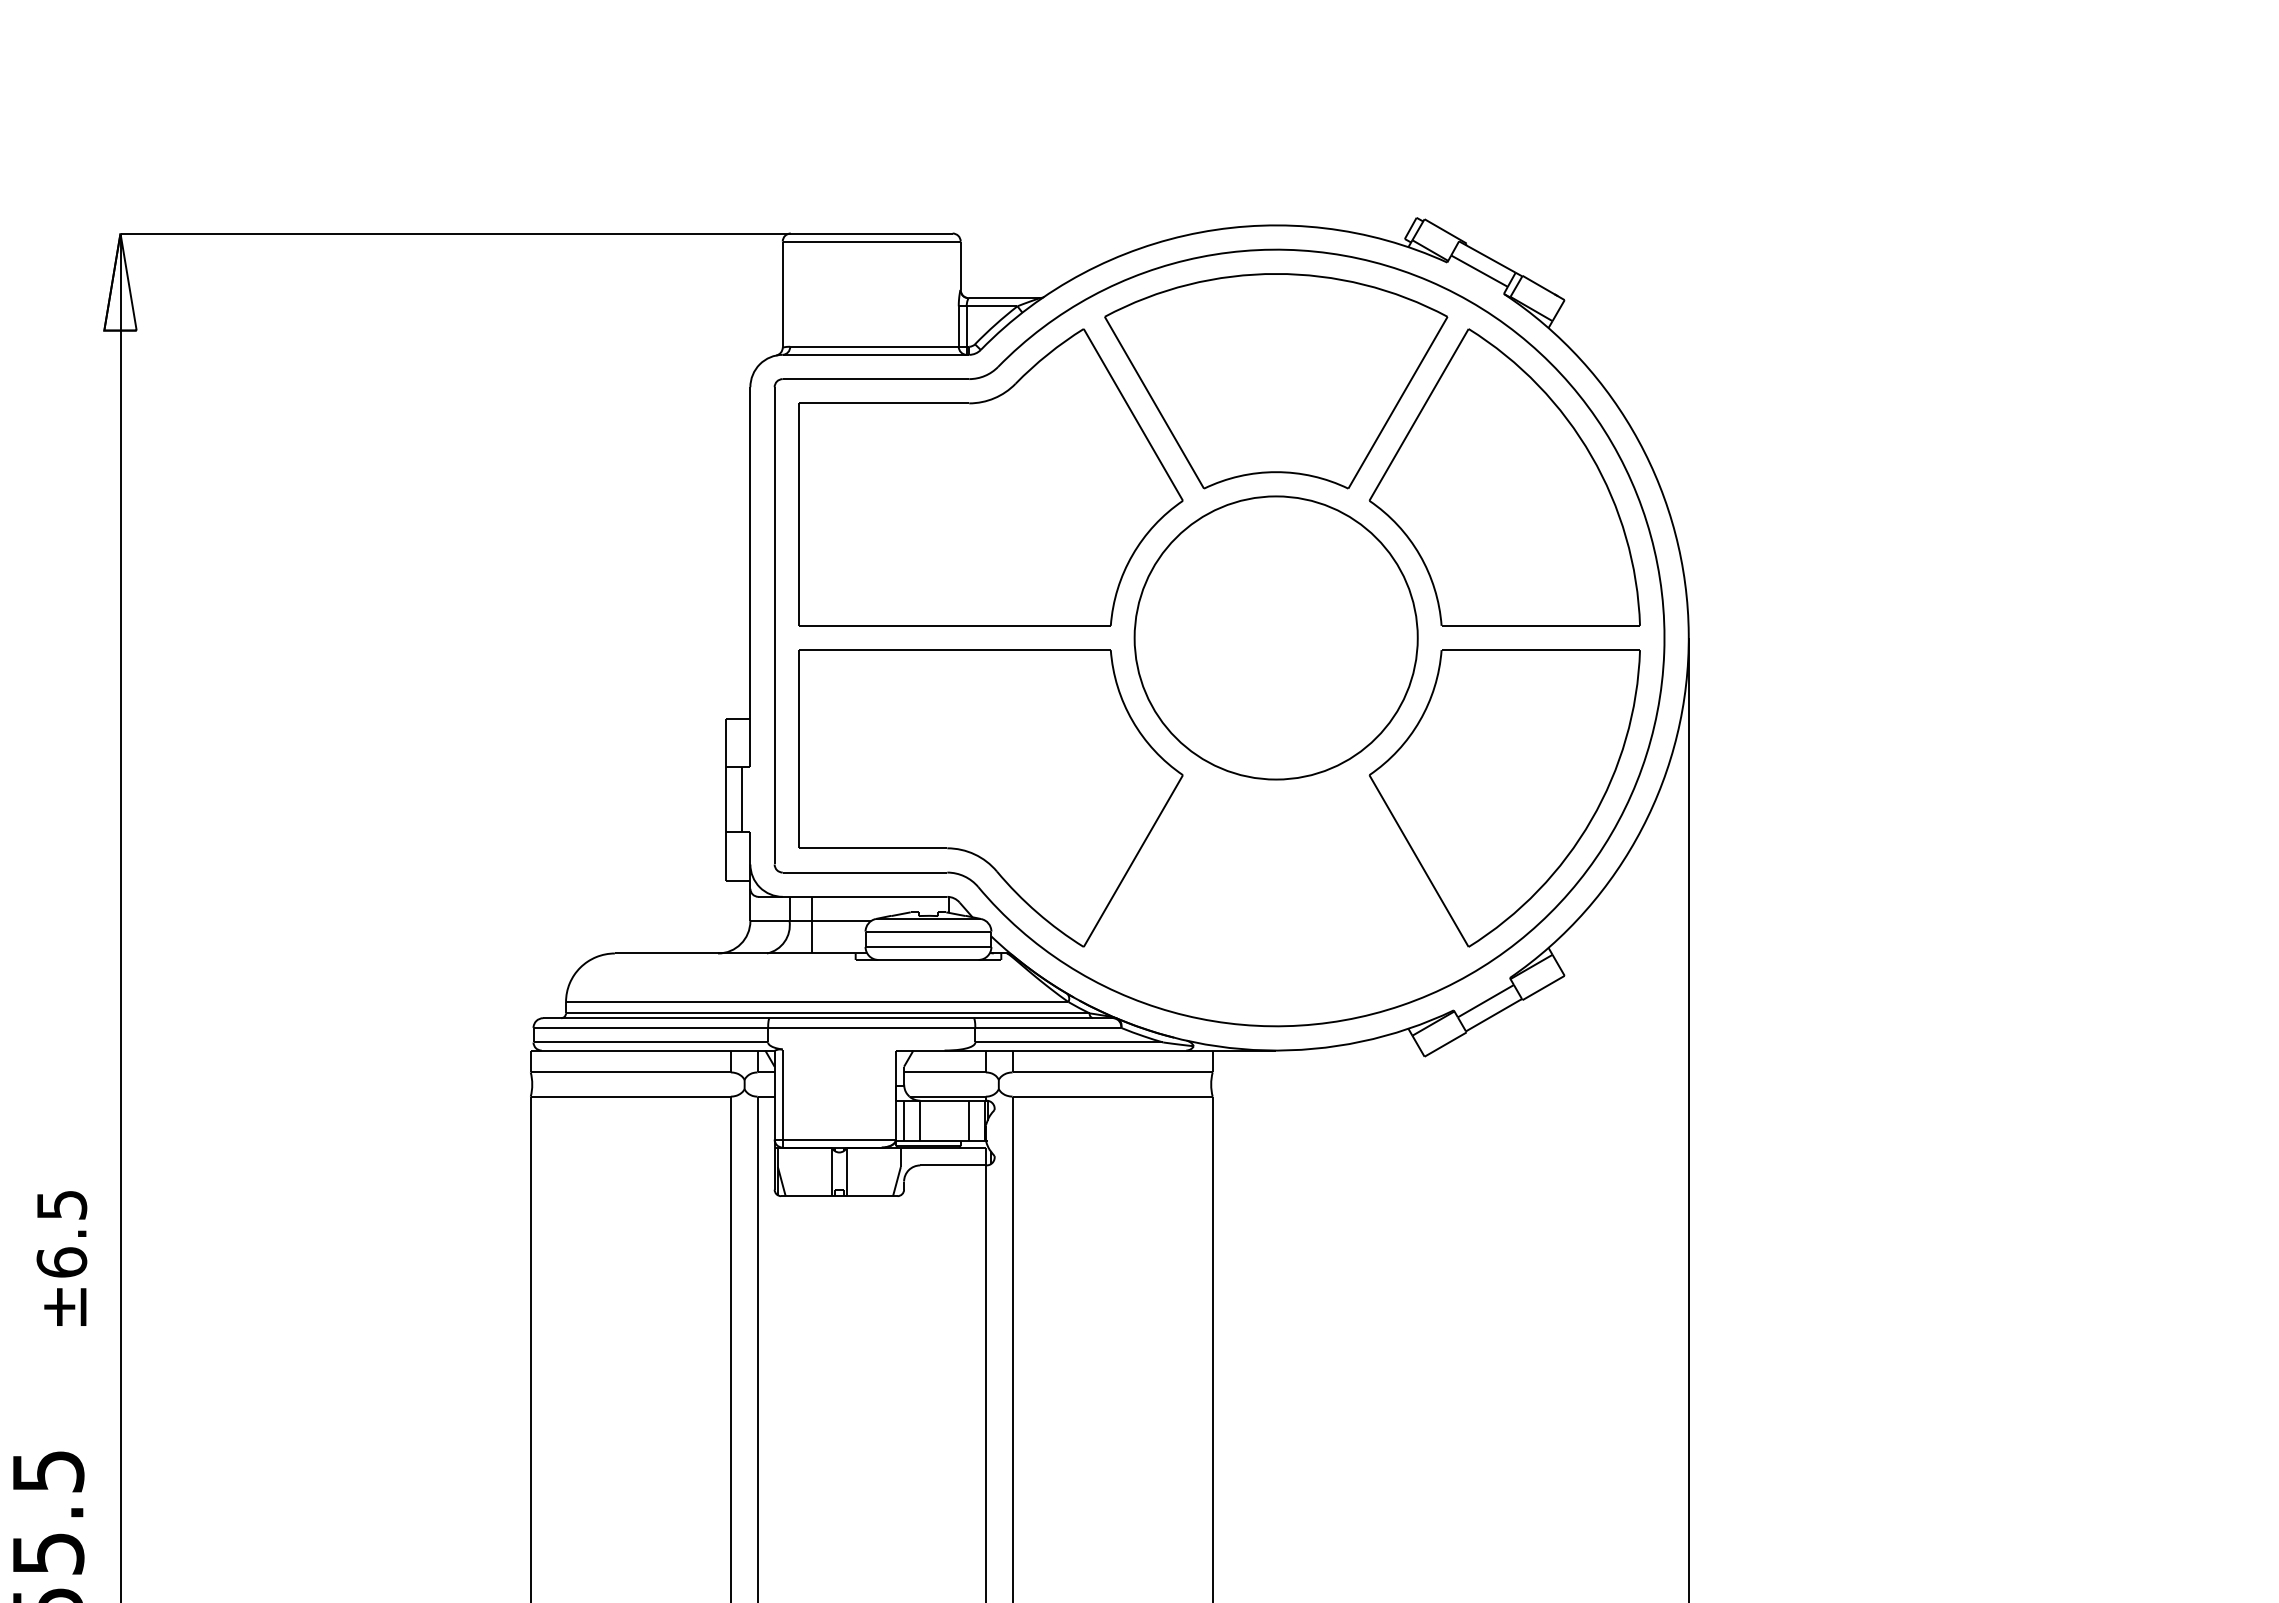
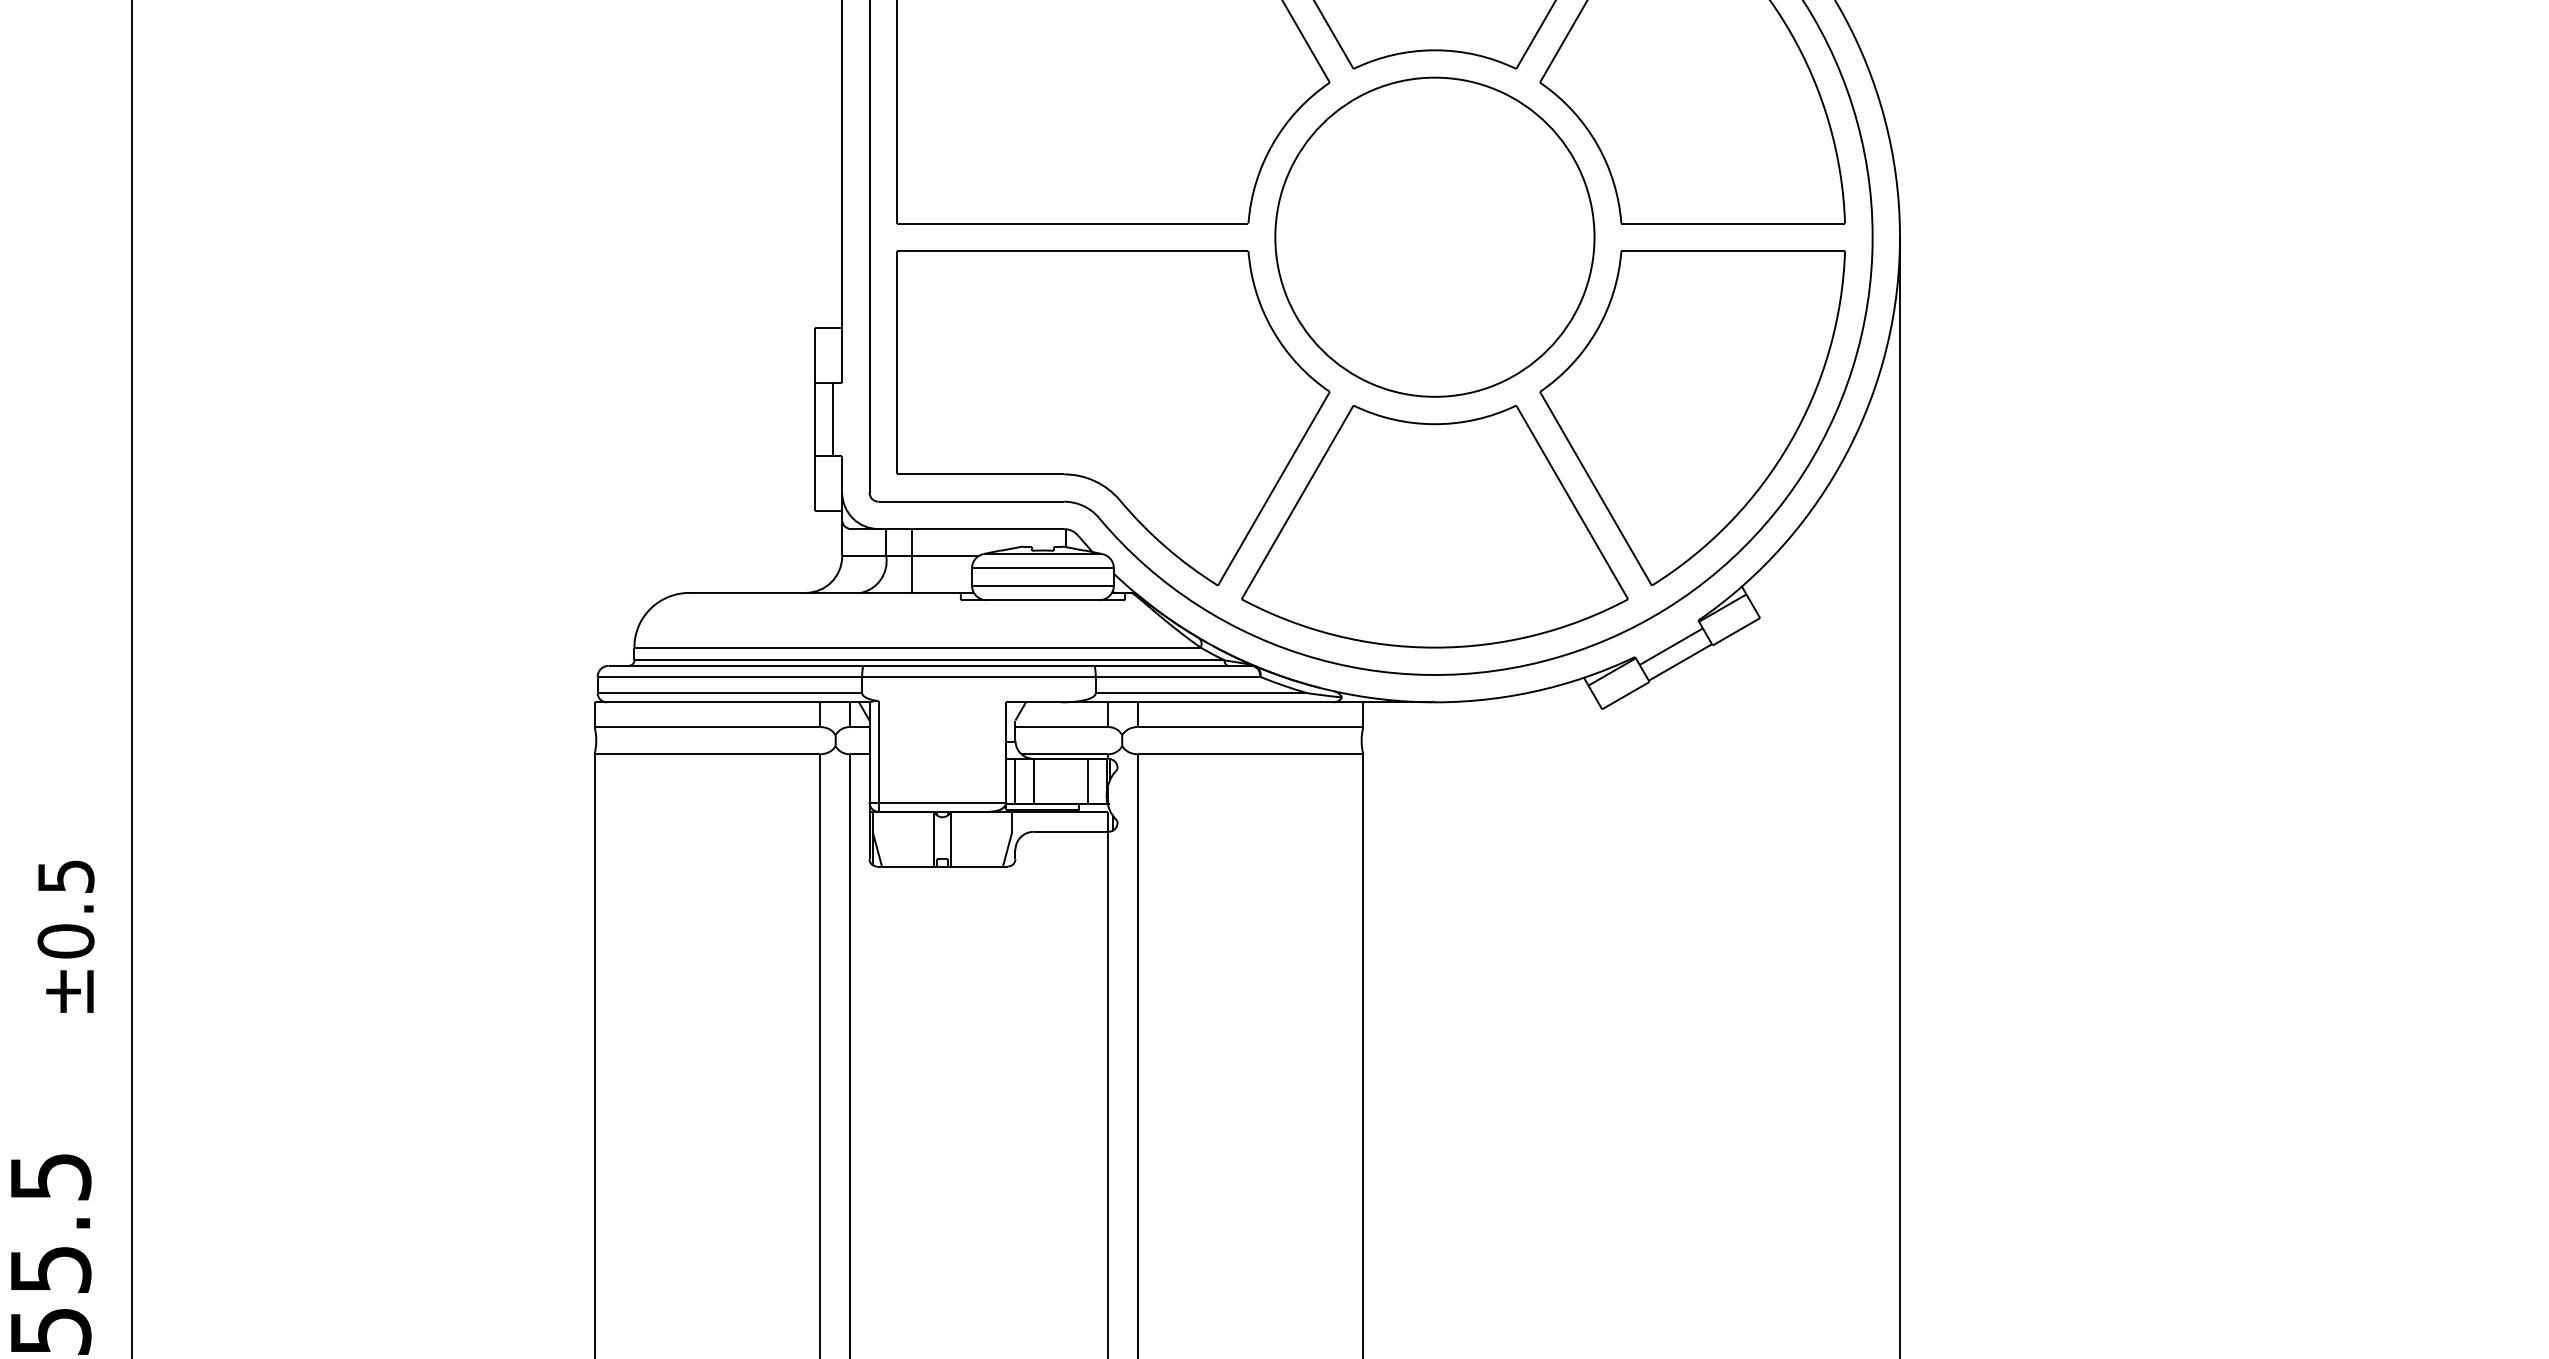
part: (1276, 894) -> (1435, 526), added
text: (61, 1262) -> (65, 941), ±6.5 -> ±0.5

